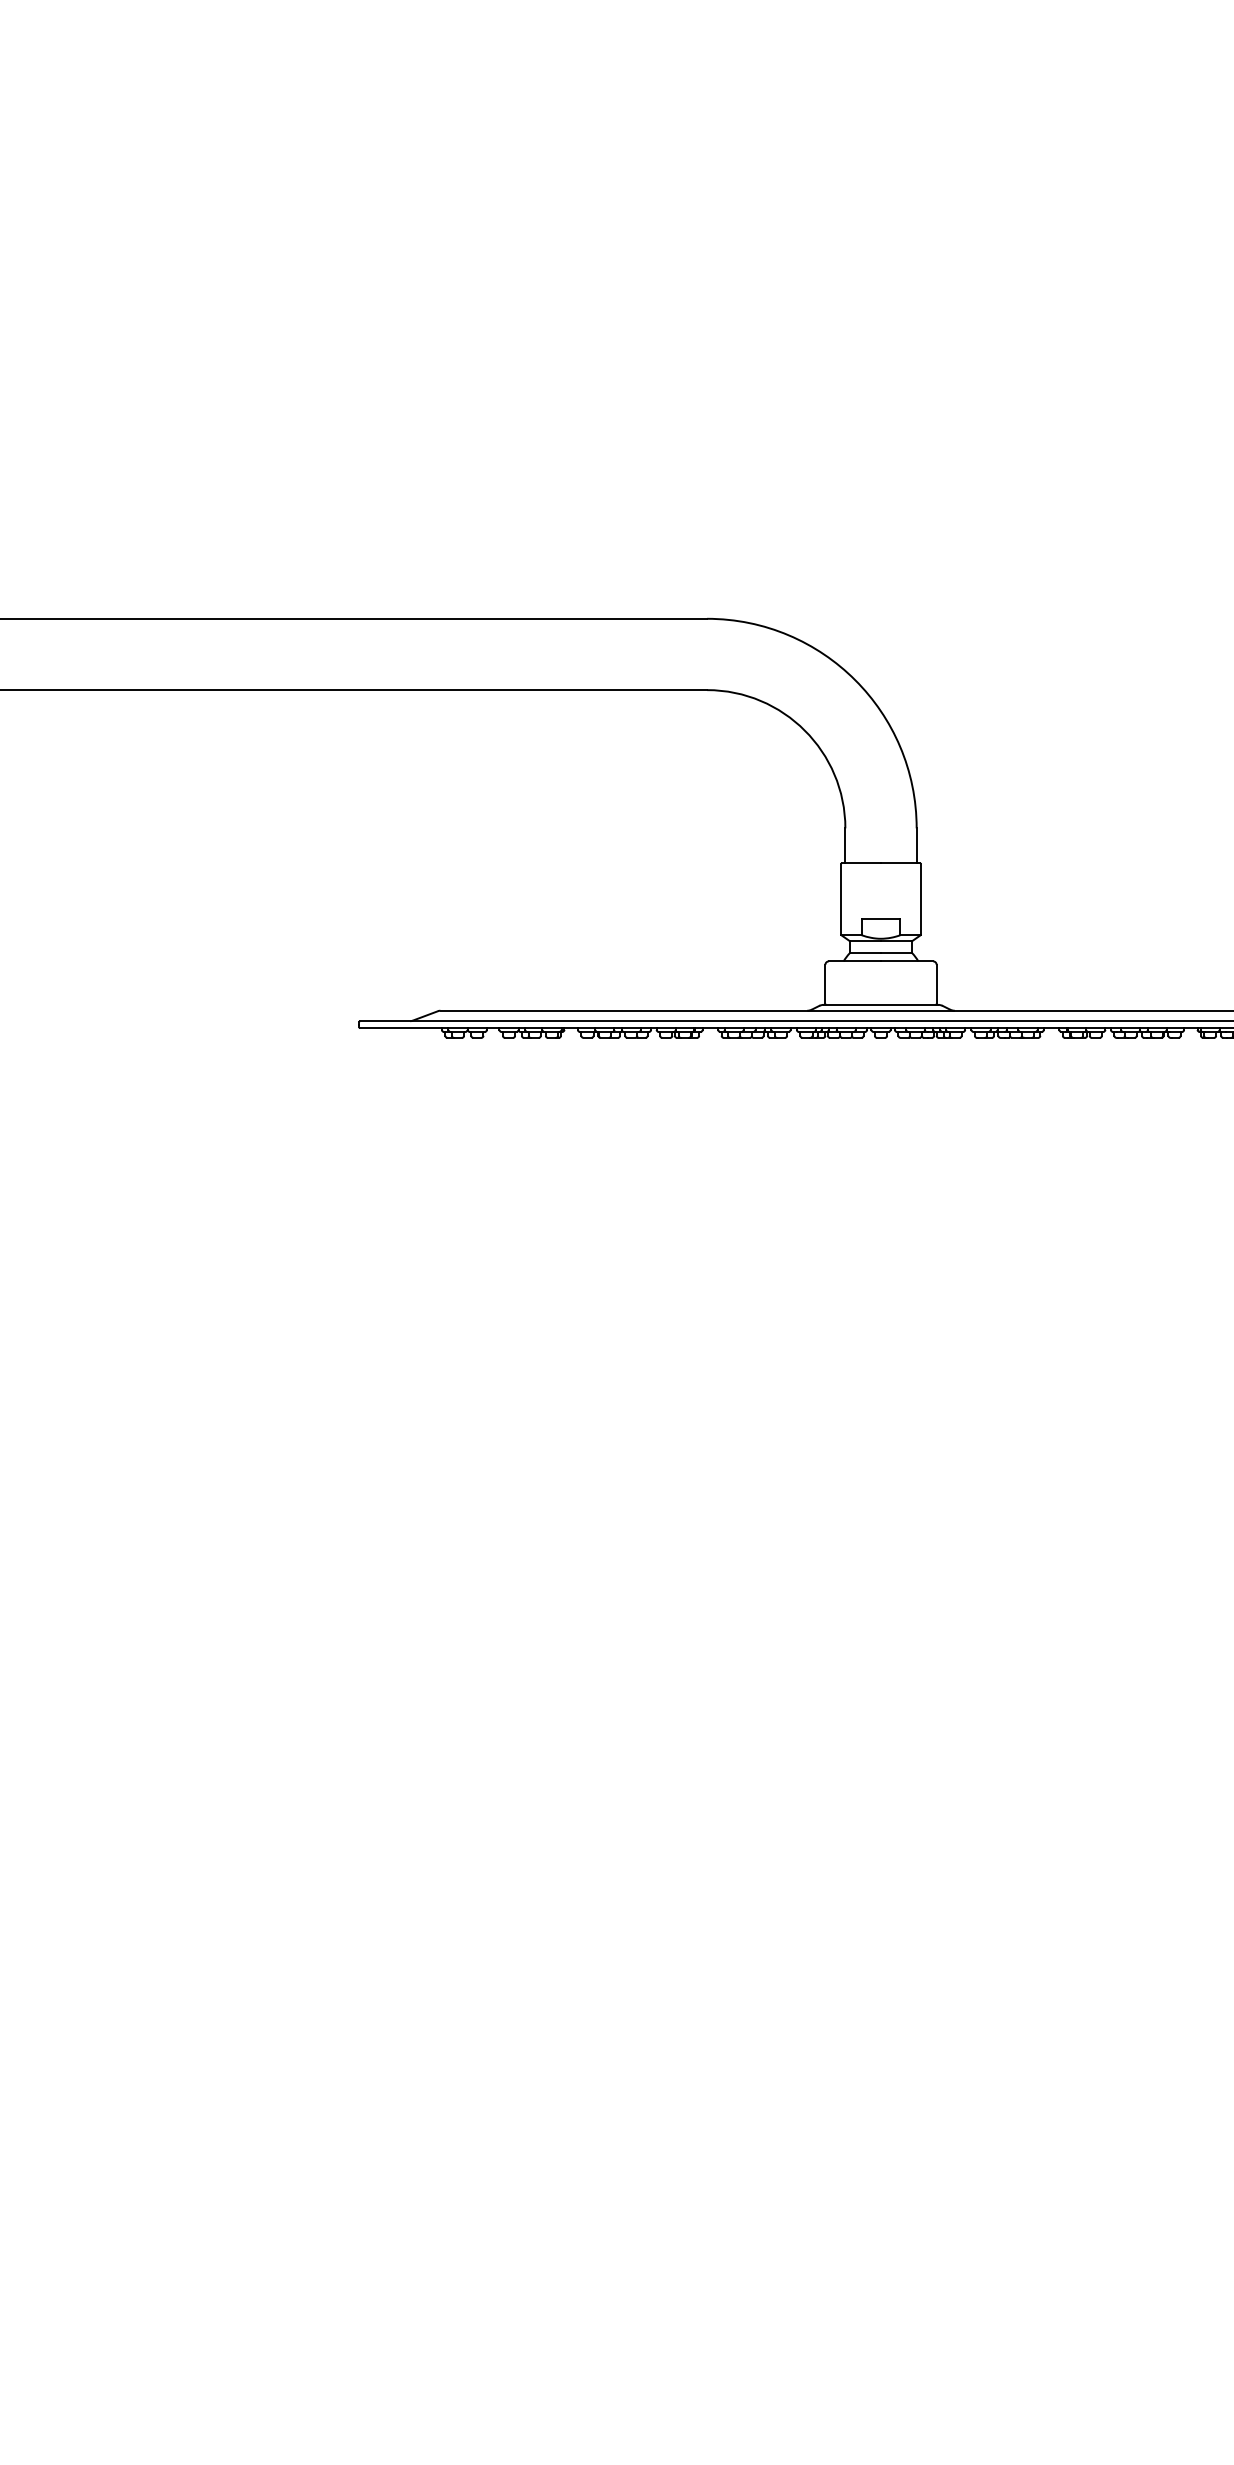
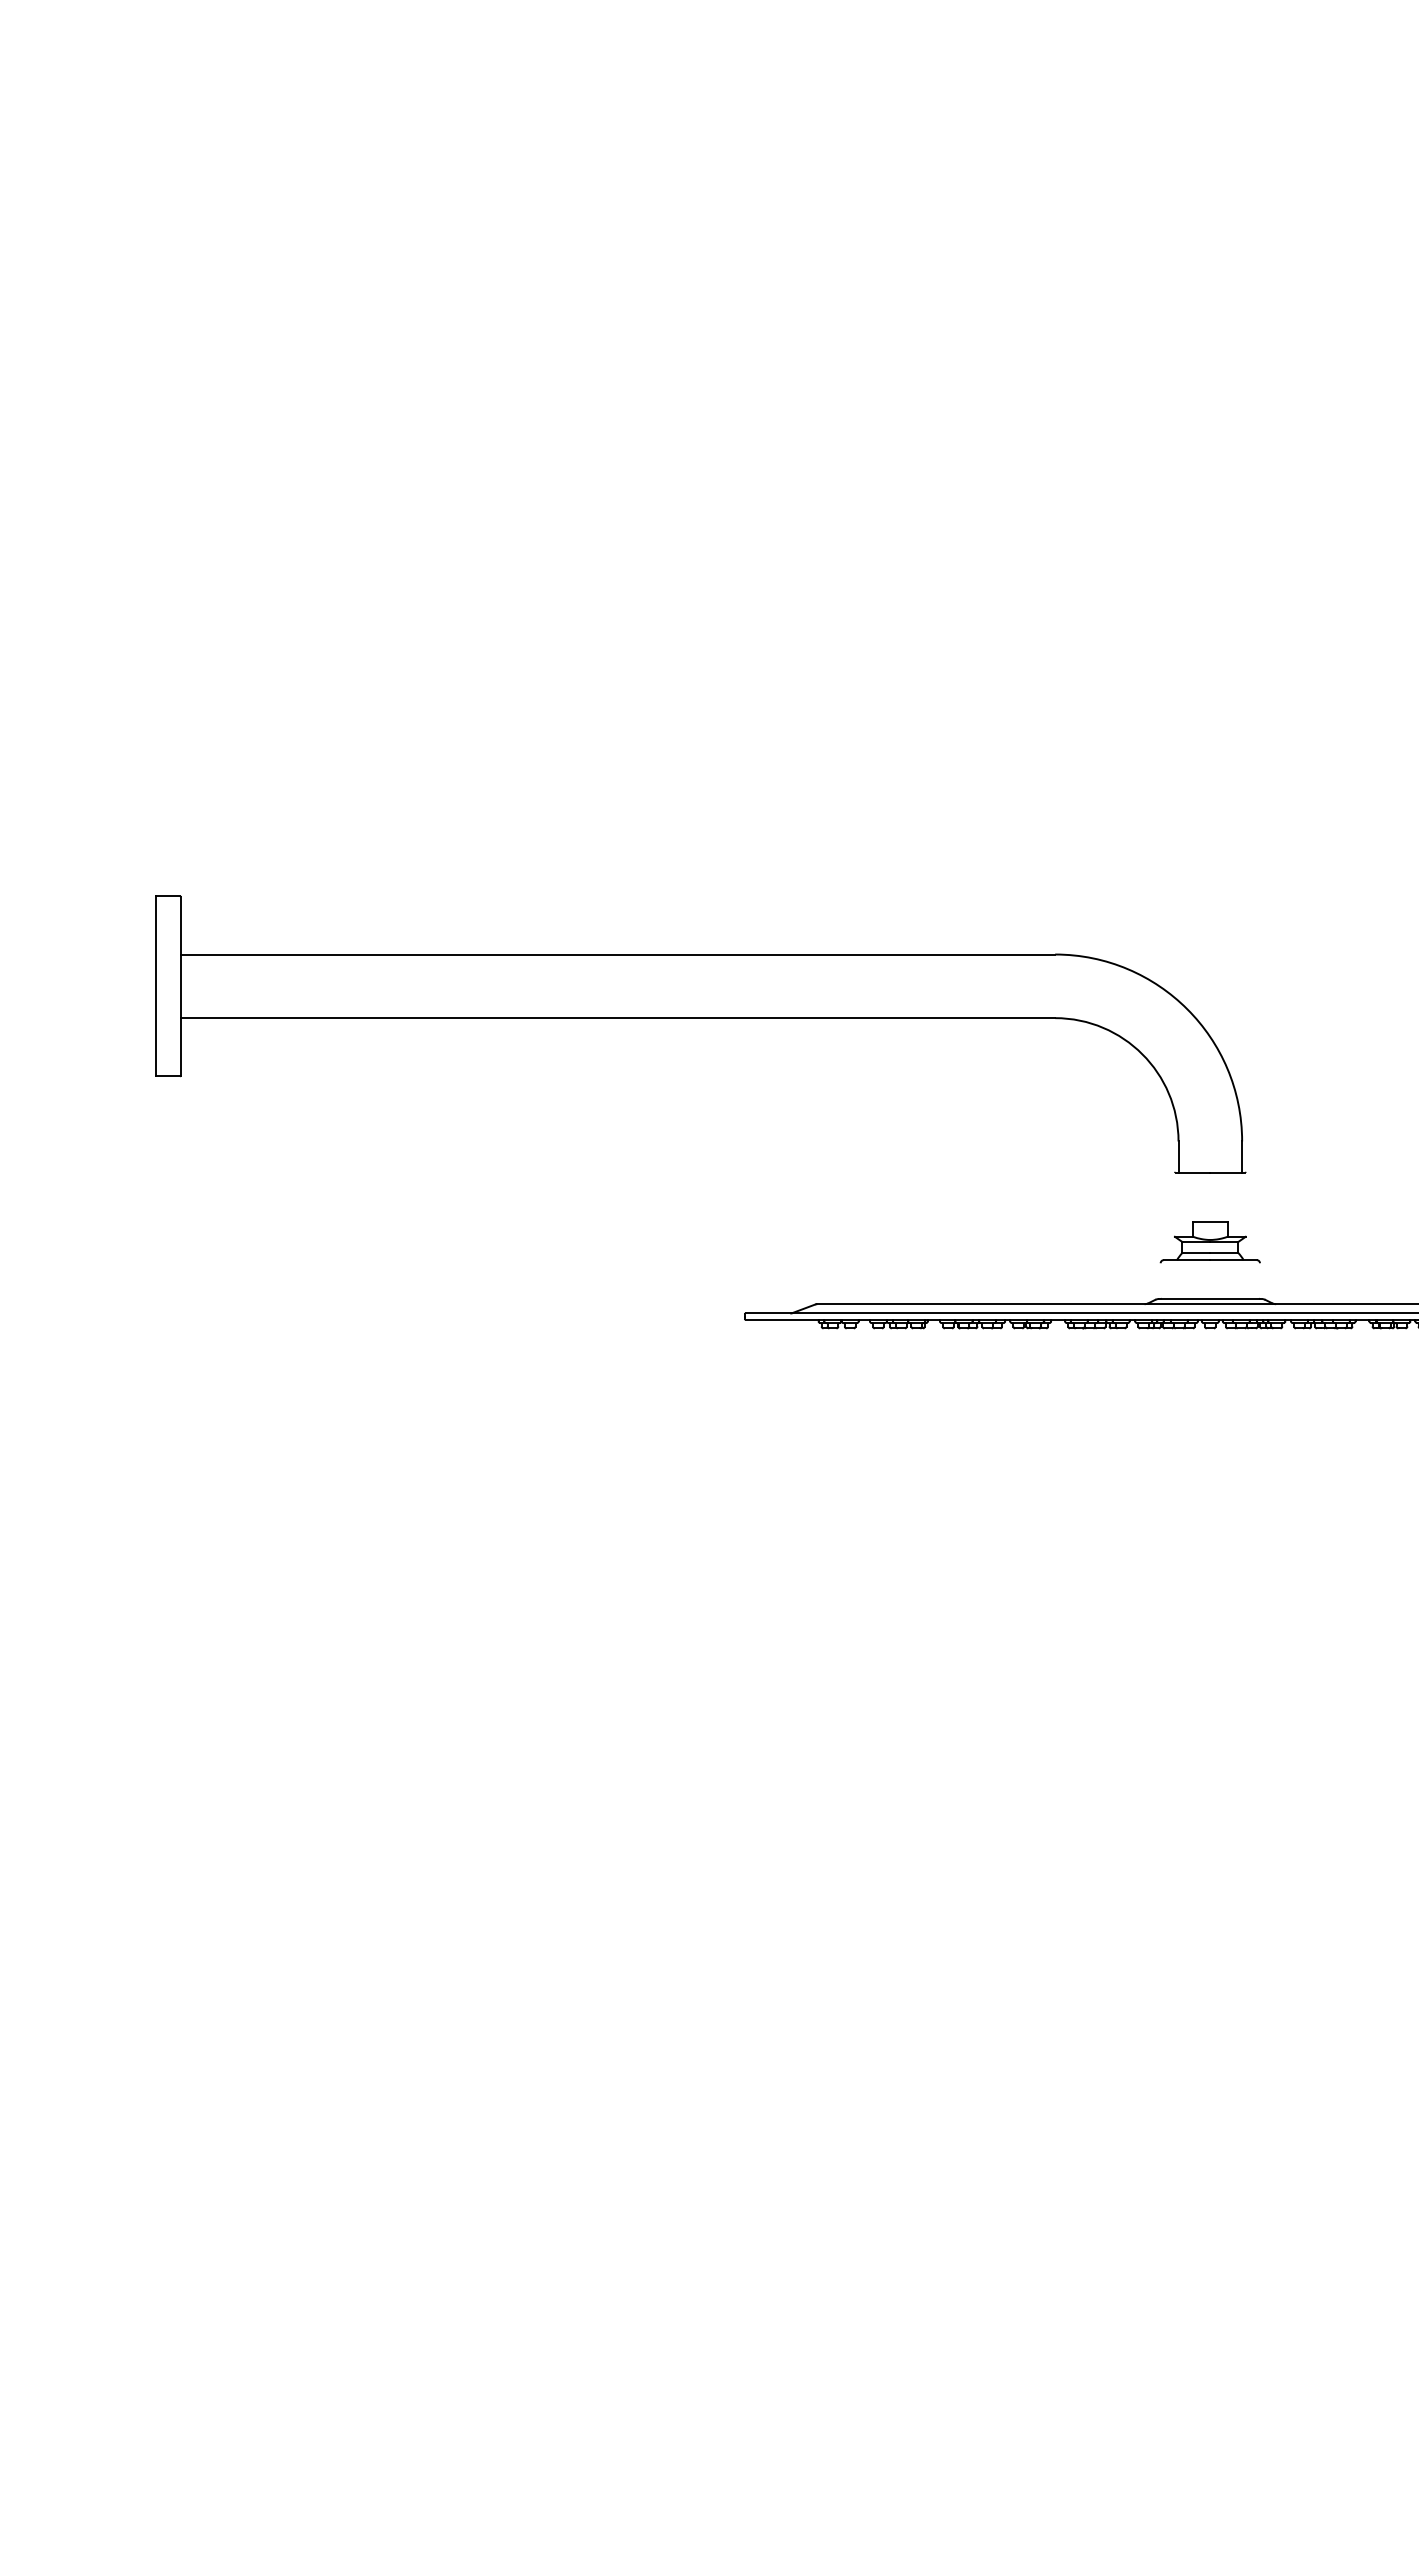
line: (840, 899) -> (1174, 1204), removed
line: (920, 899) -> (1245, 1204), removed
line: (825, 984) -> (1160, 1280), removed
line: (936, 984) -> (1259, 1280), removed

